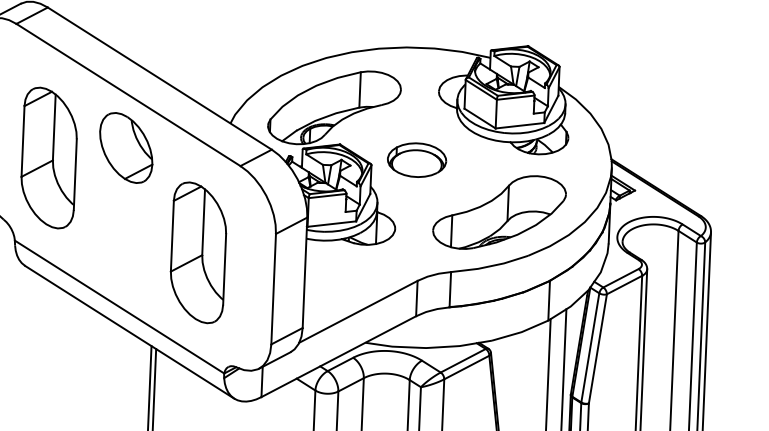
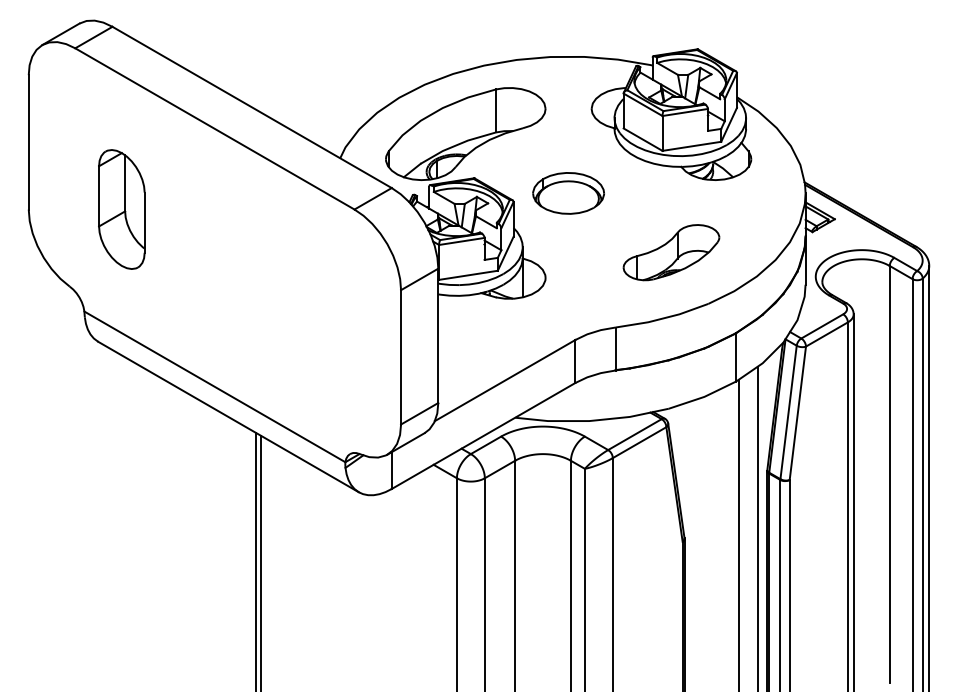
part: (125, 148) -> (214, 193), removed
part: (48, 158) -> (121, 209), size x0.7
part: (499, 212) -> (671, 252), size x0.6
part: (198, 252) -> (307, 316), removed

